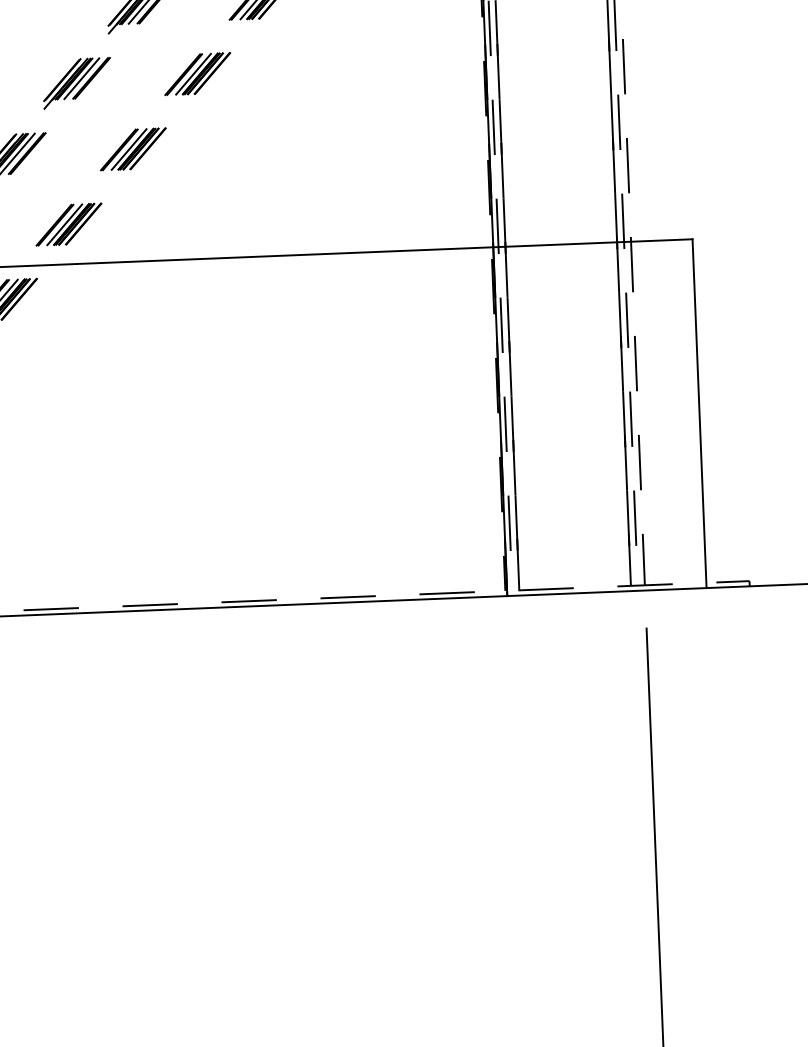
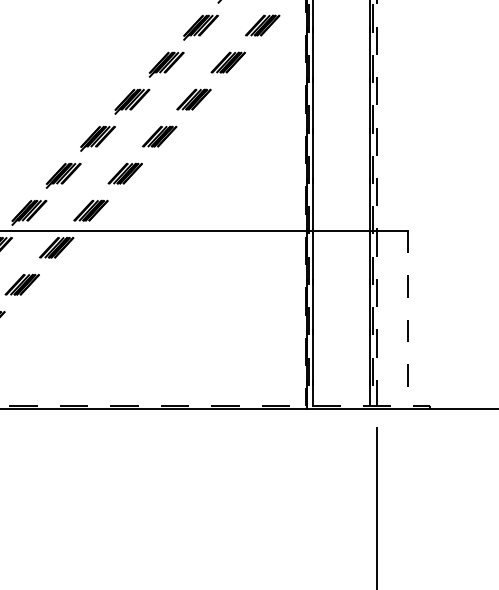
line: (699, 412) -> (408, 319), solid -> dashed

